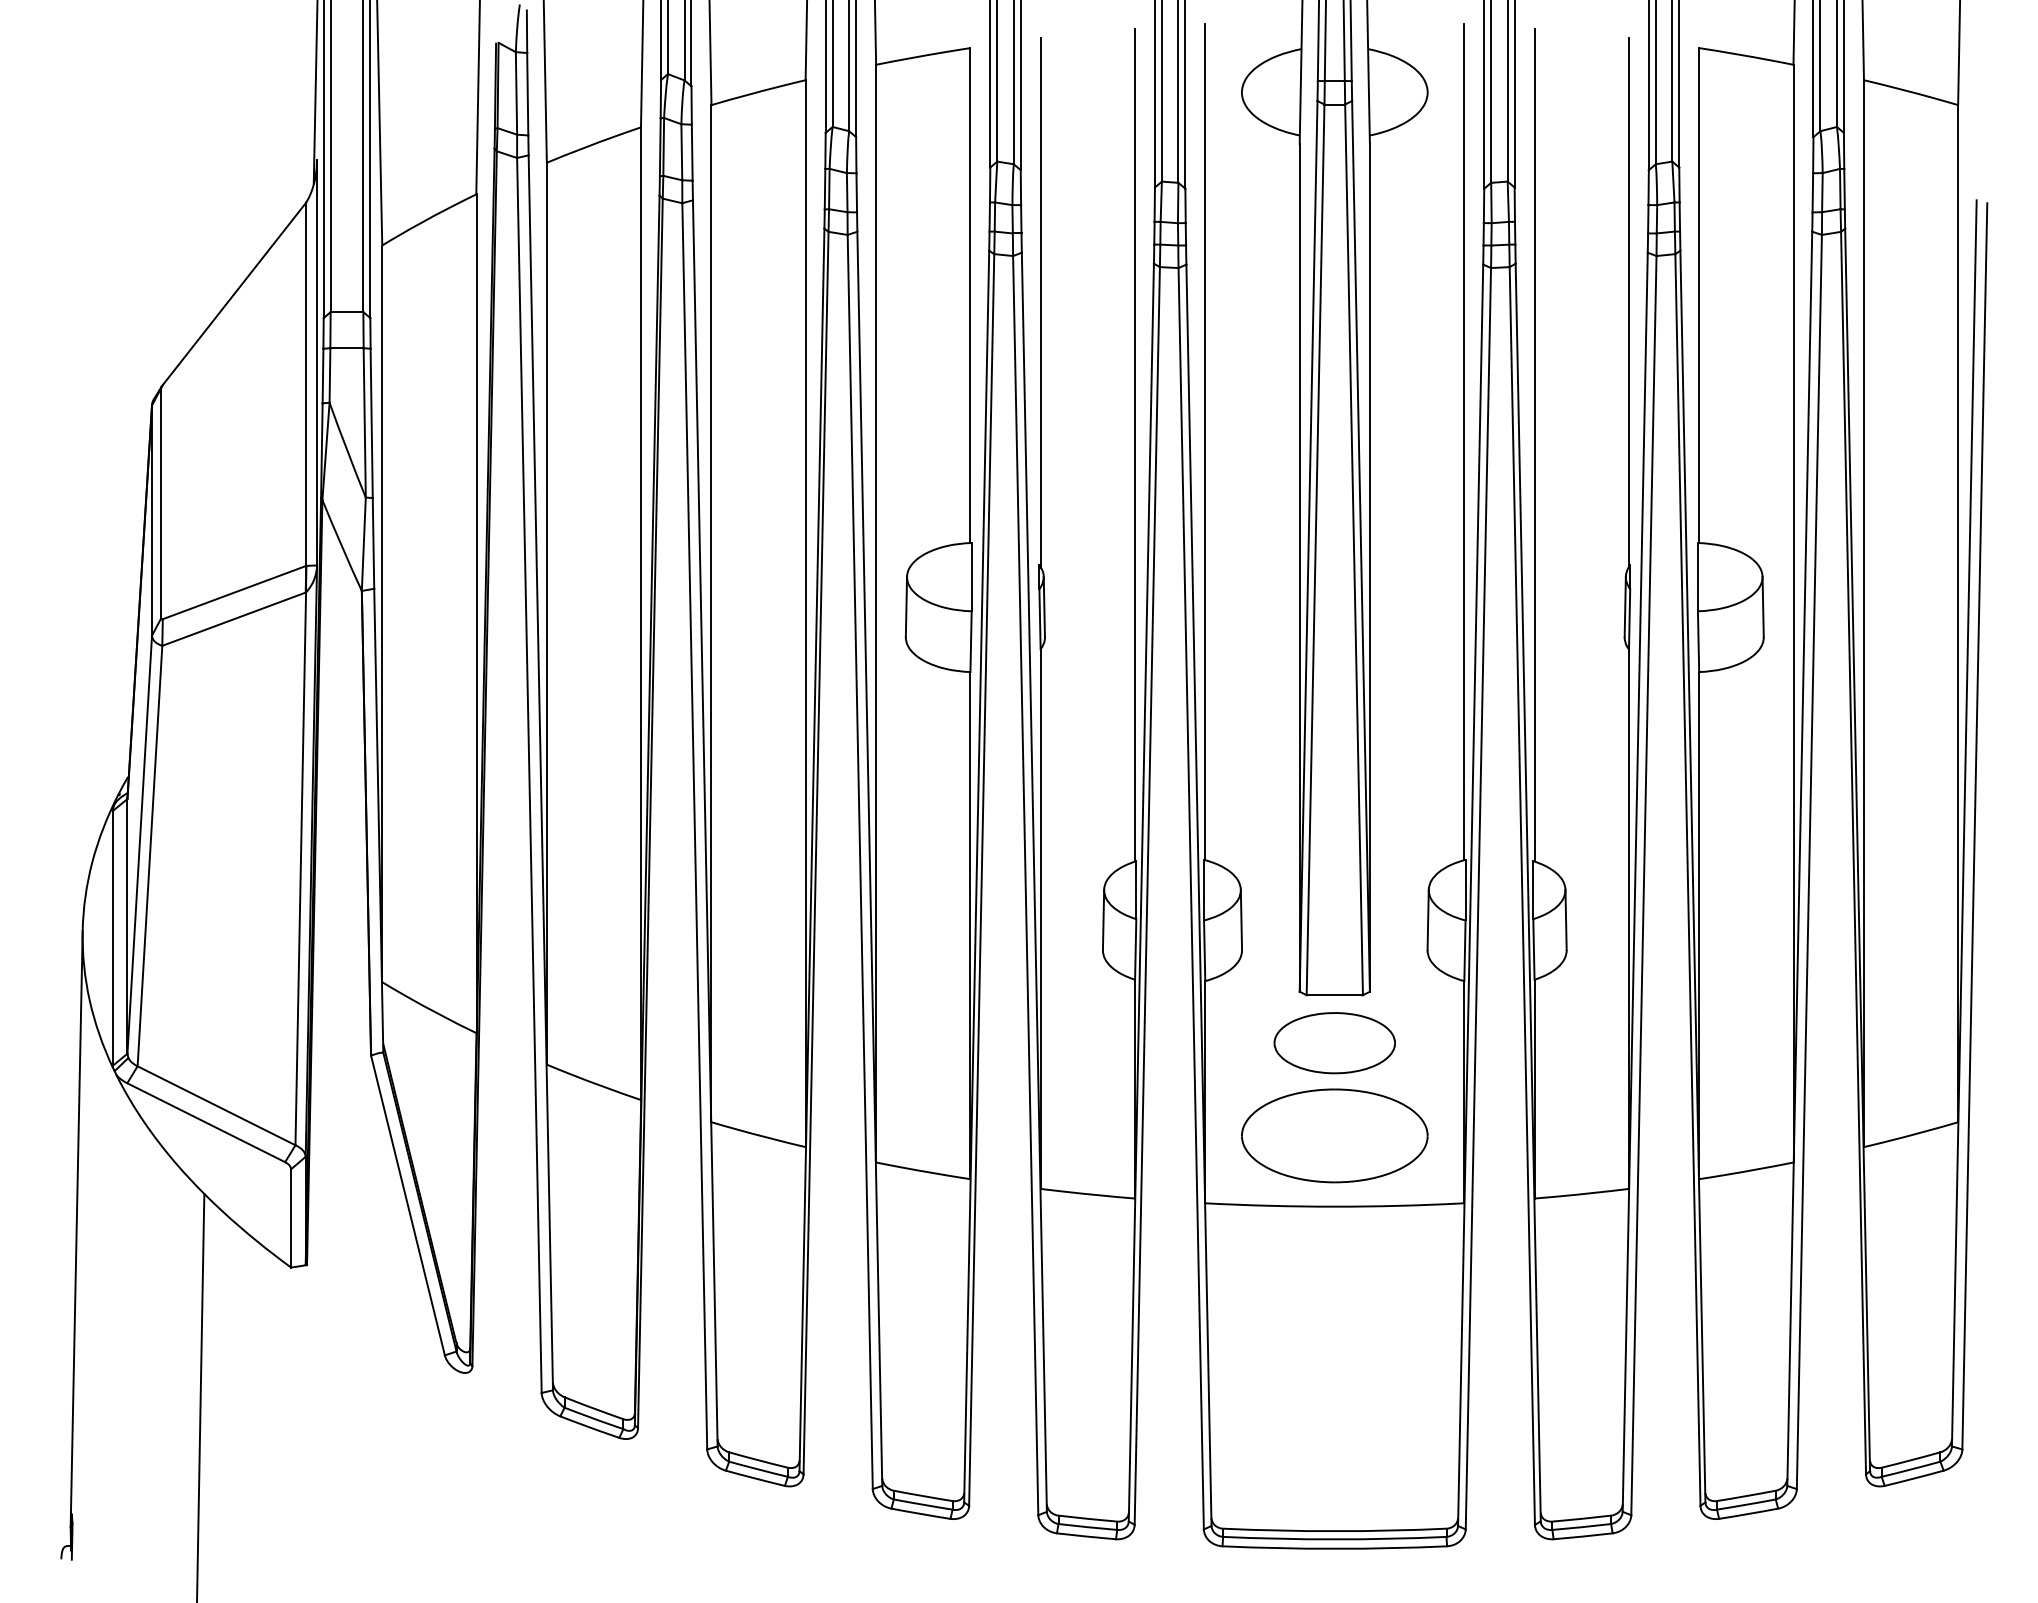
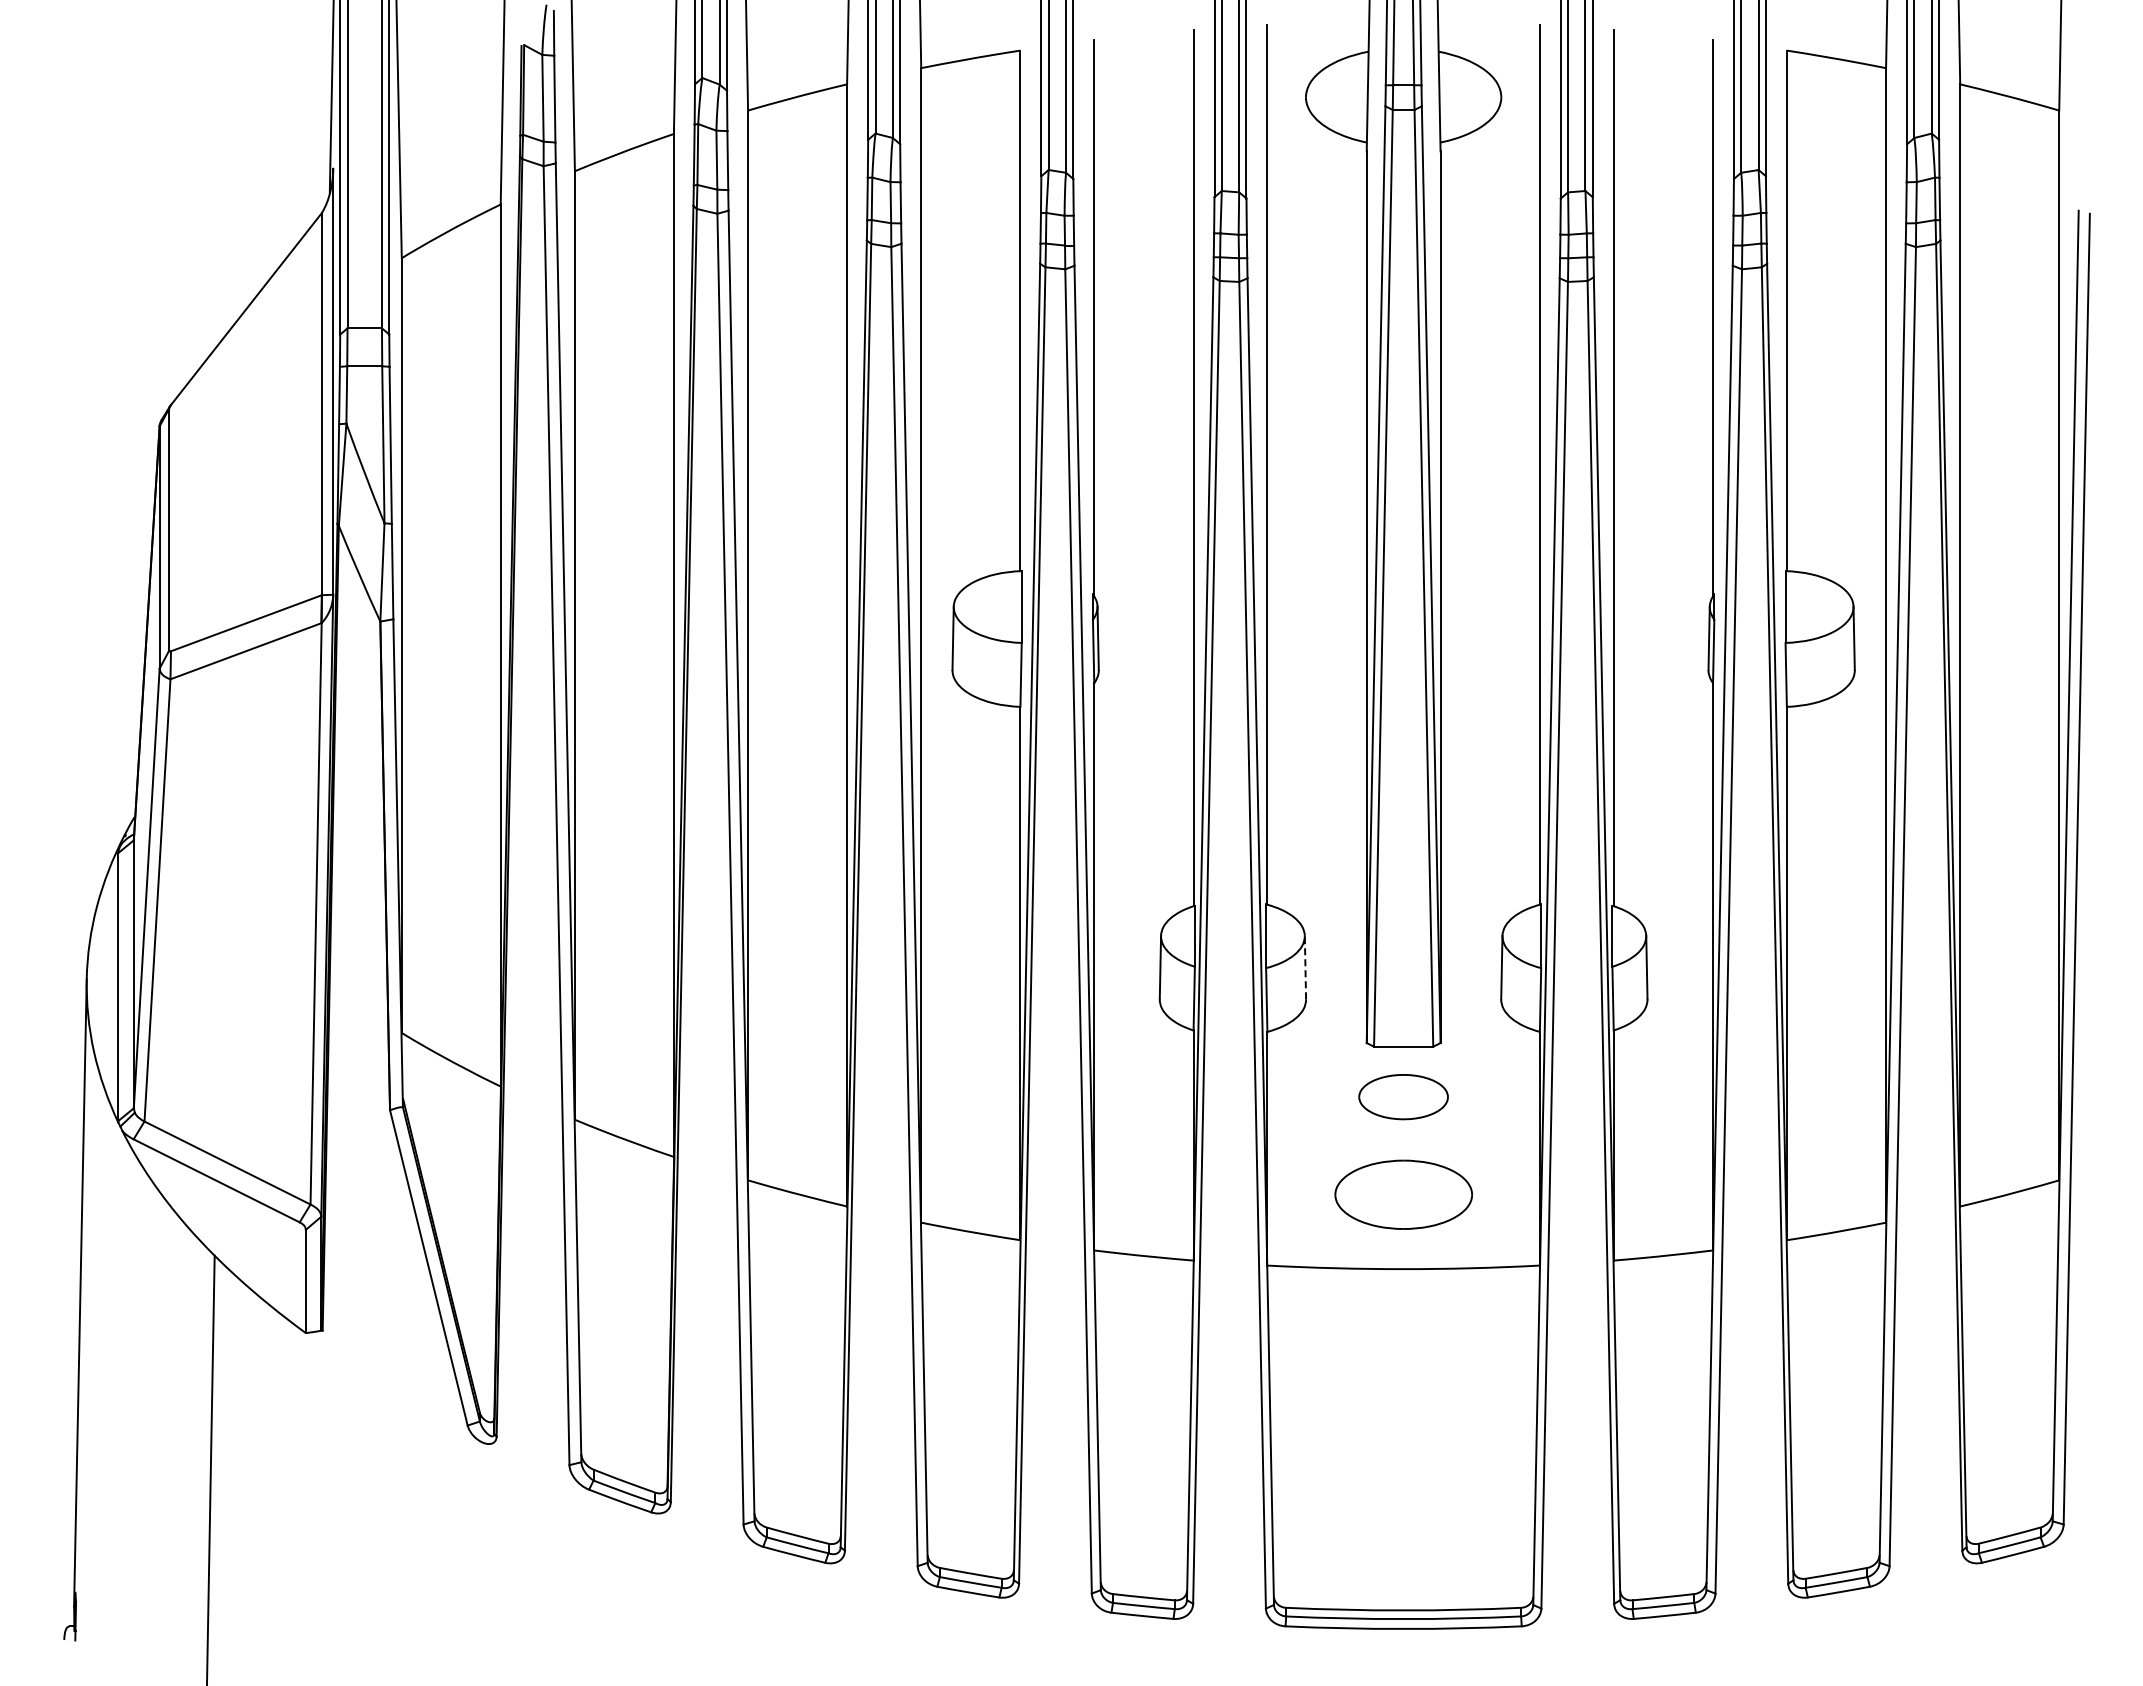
line: (1241, 919) -> (1305, 967), solid -> dashed
part: (1334, 1042) -> (1403, 1096), size x0.7
part: (1334, 1135) -> (1403, 1194), size x0.7

